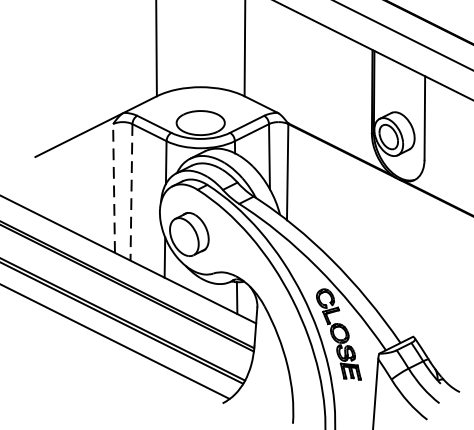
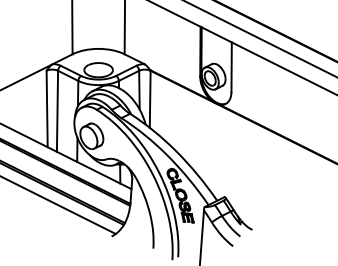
line: (114, 187) -> (47, 108), dashed -> solid
line: (131, 192) -> (57, 111), dashed -> solid

